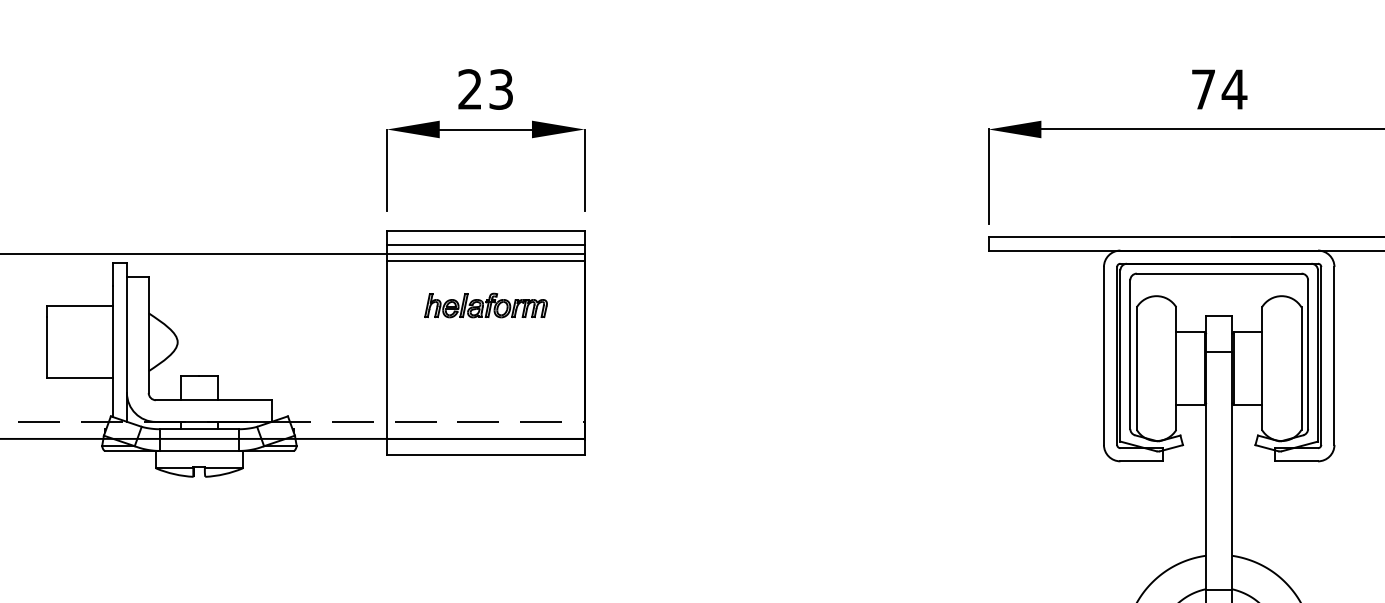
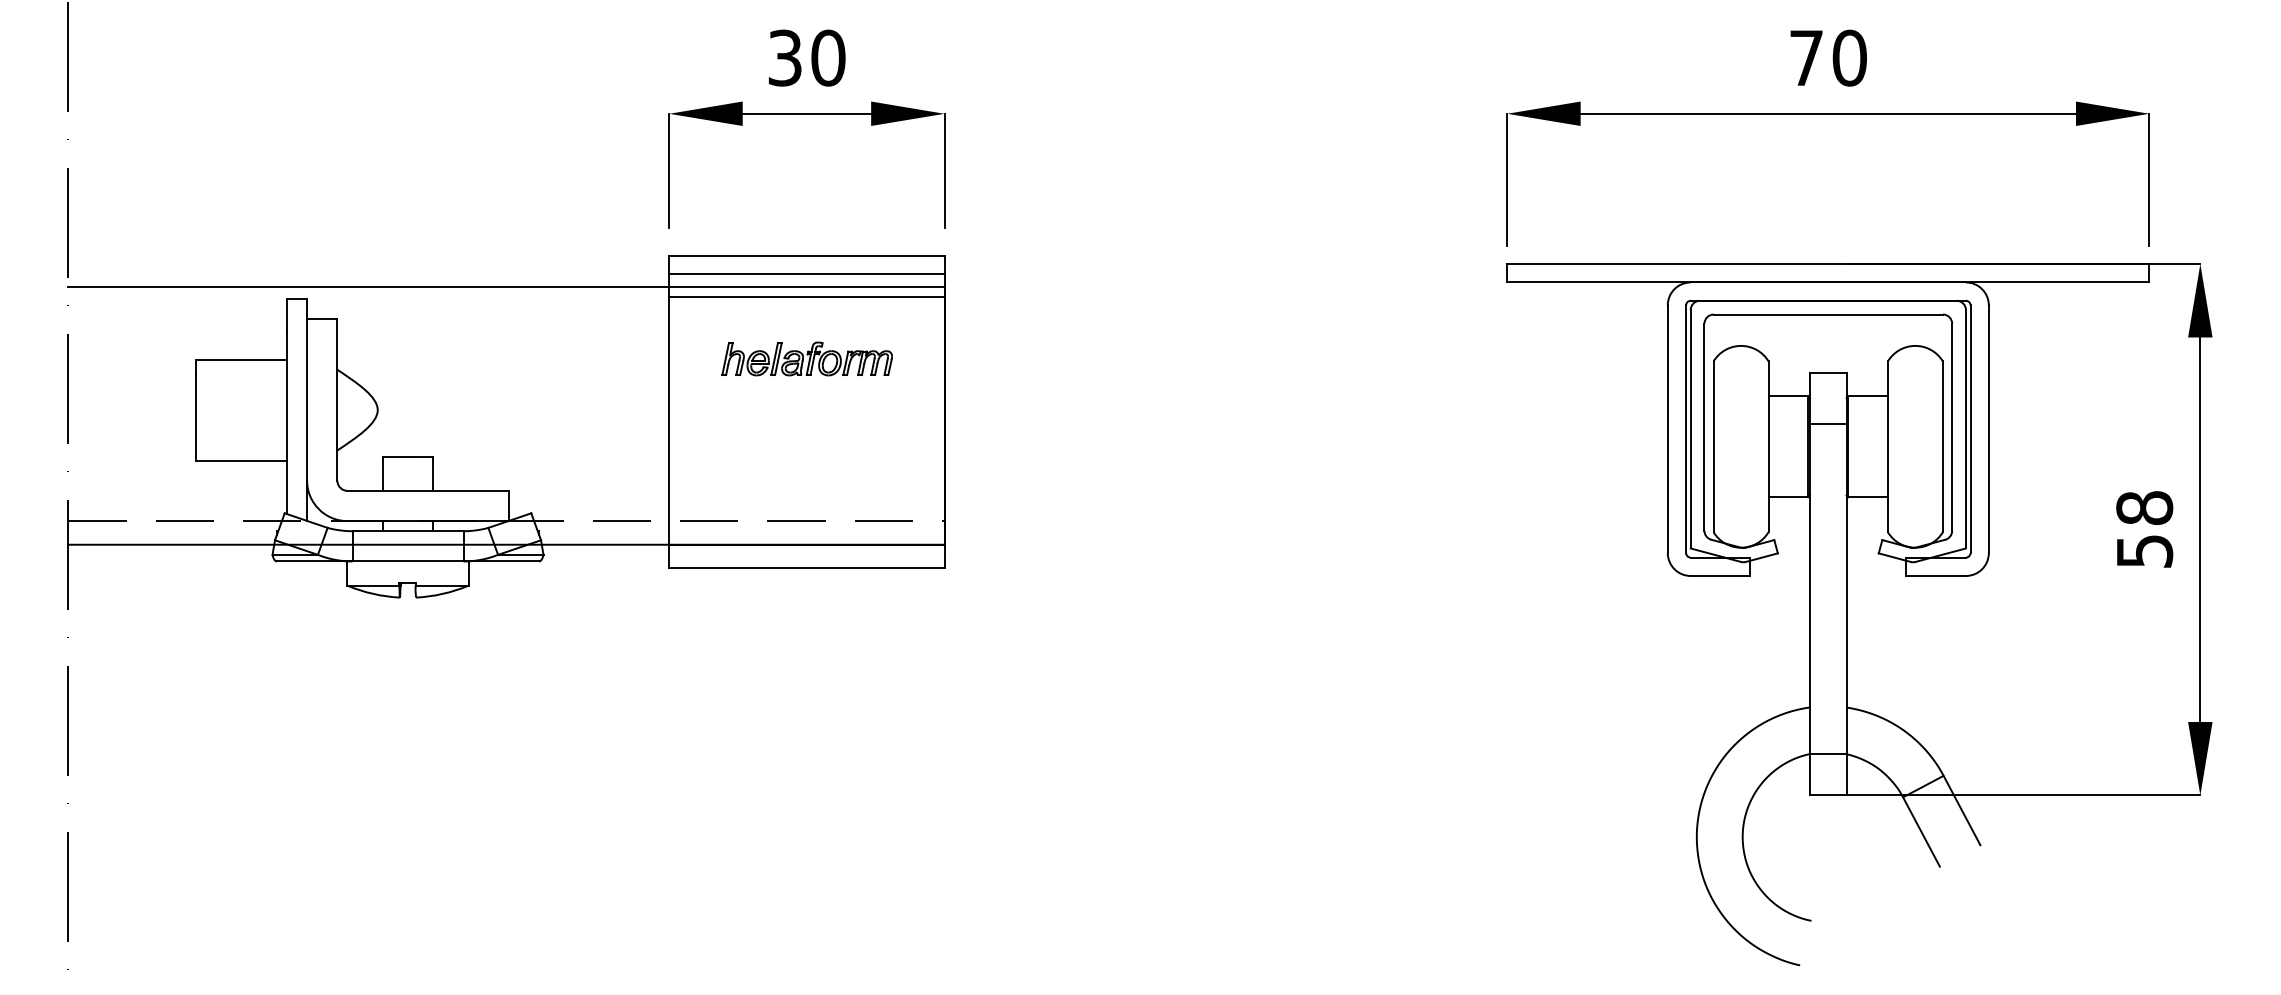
text: (485, 89) -> (806, 57), 23 -> 30
text: (1234, 89) -> (1849, 57), 74 -> 70

